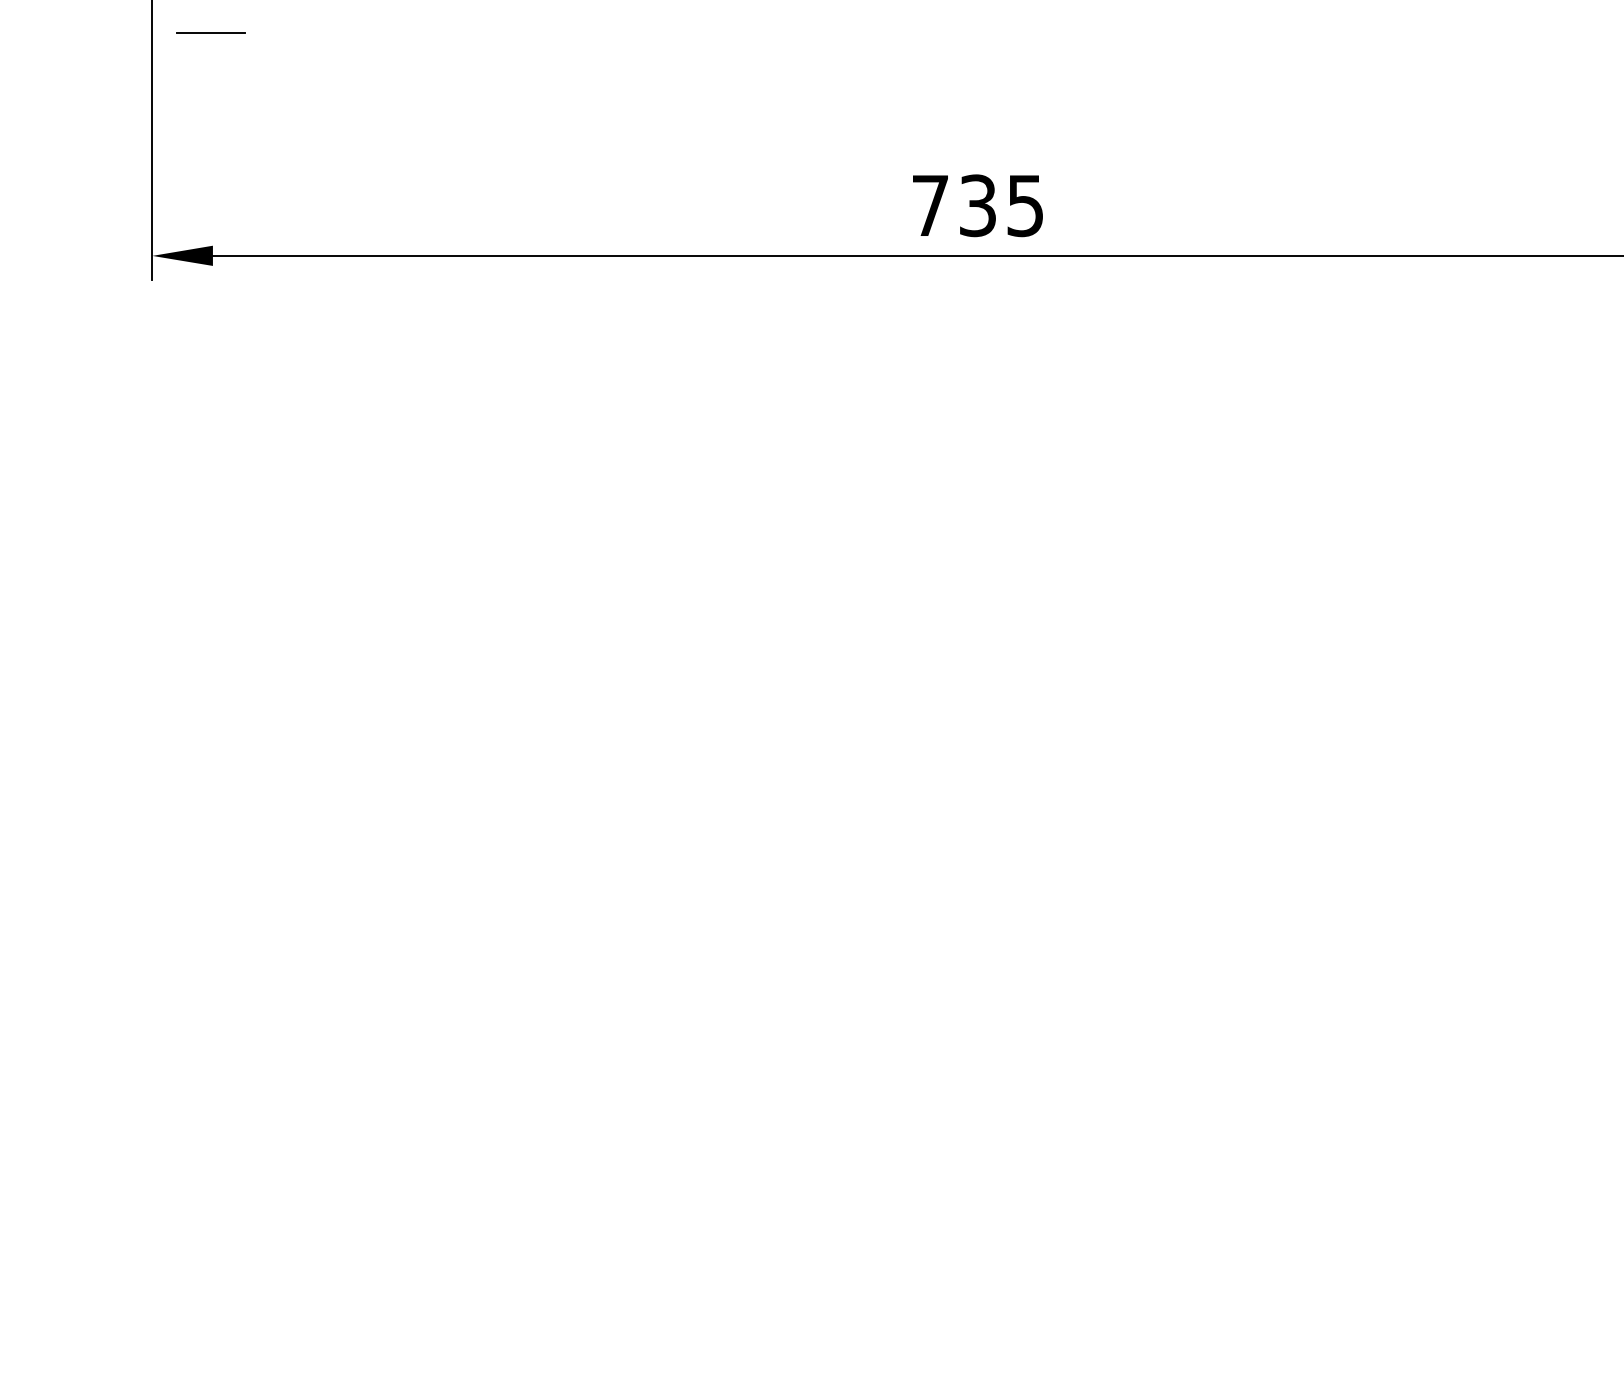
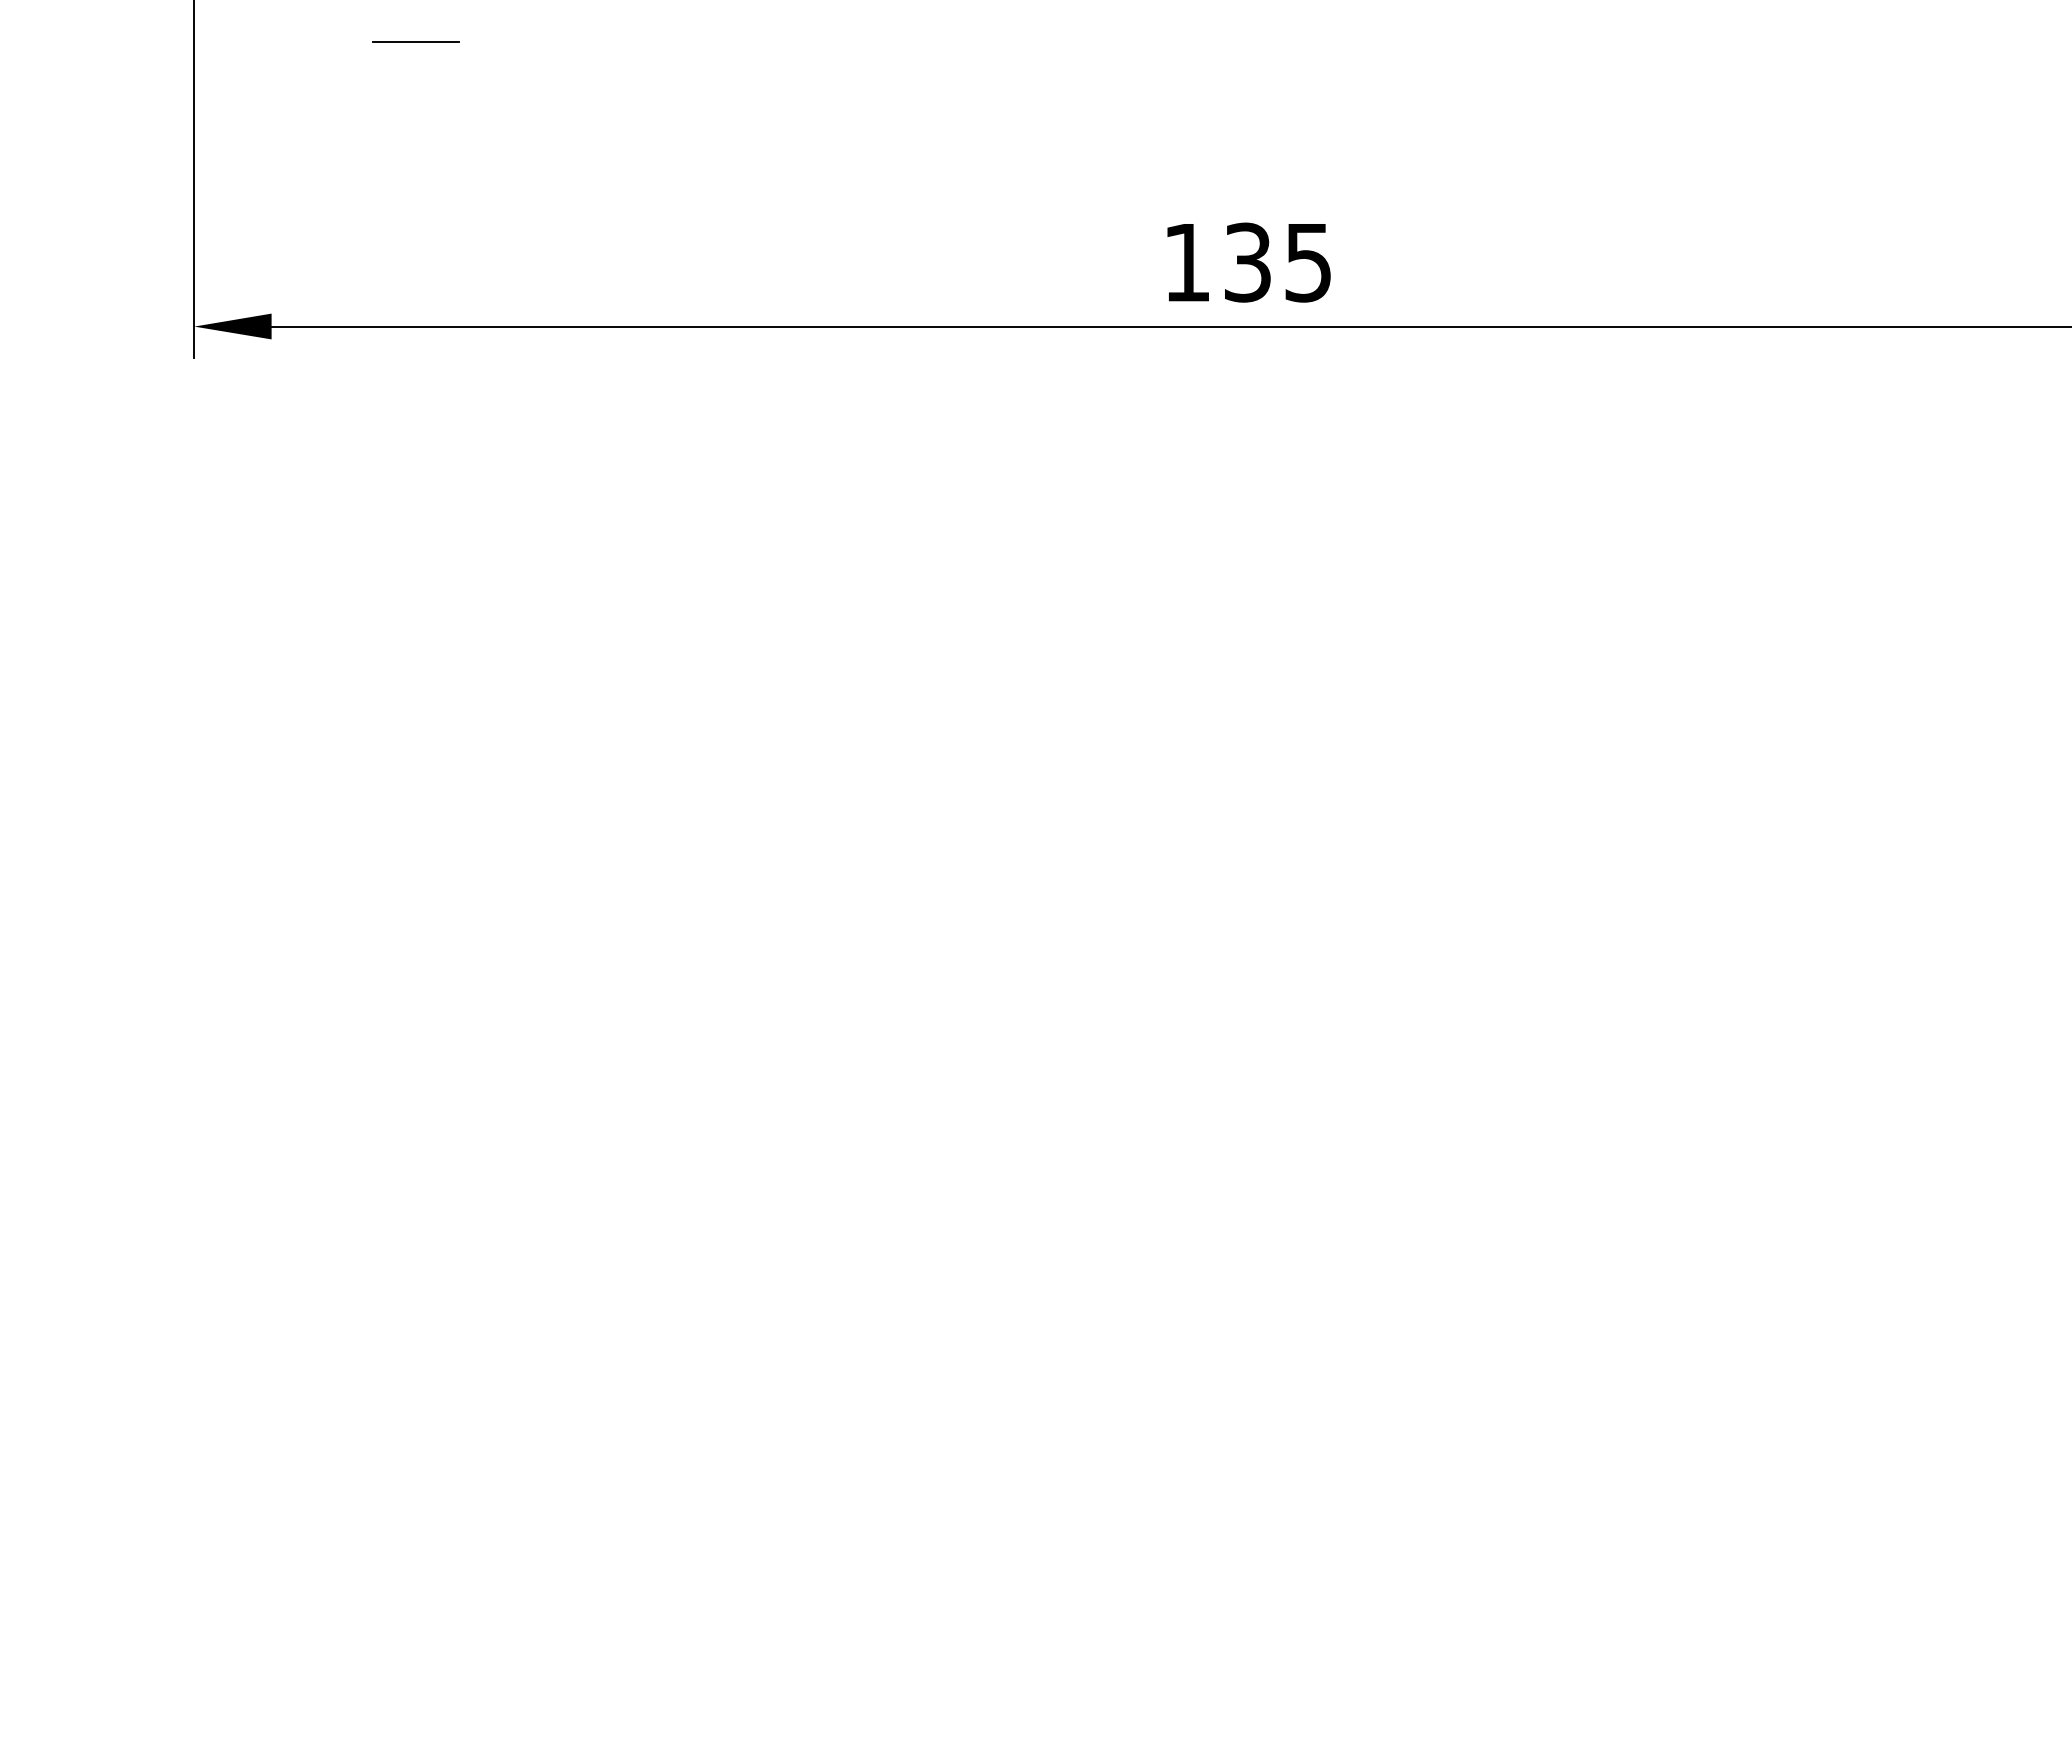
line: (210, 32) -> (415, 41), moved
text: (929, 205) -> (1186, 262), 735 -> 135

